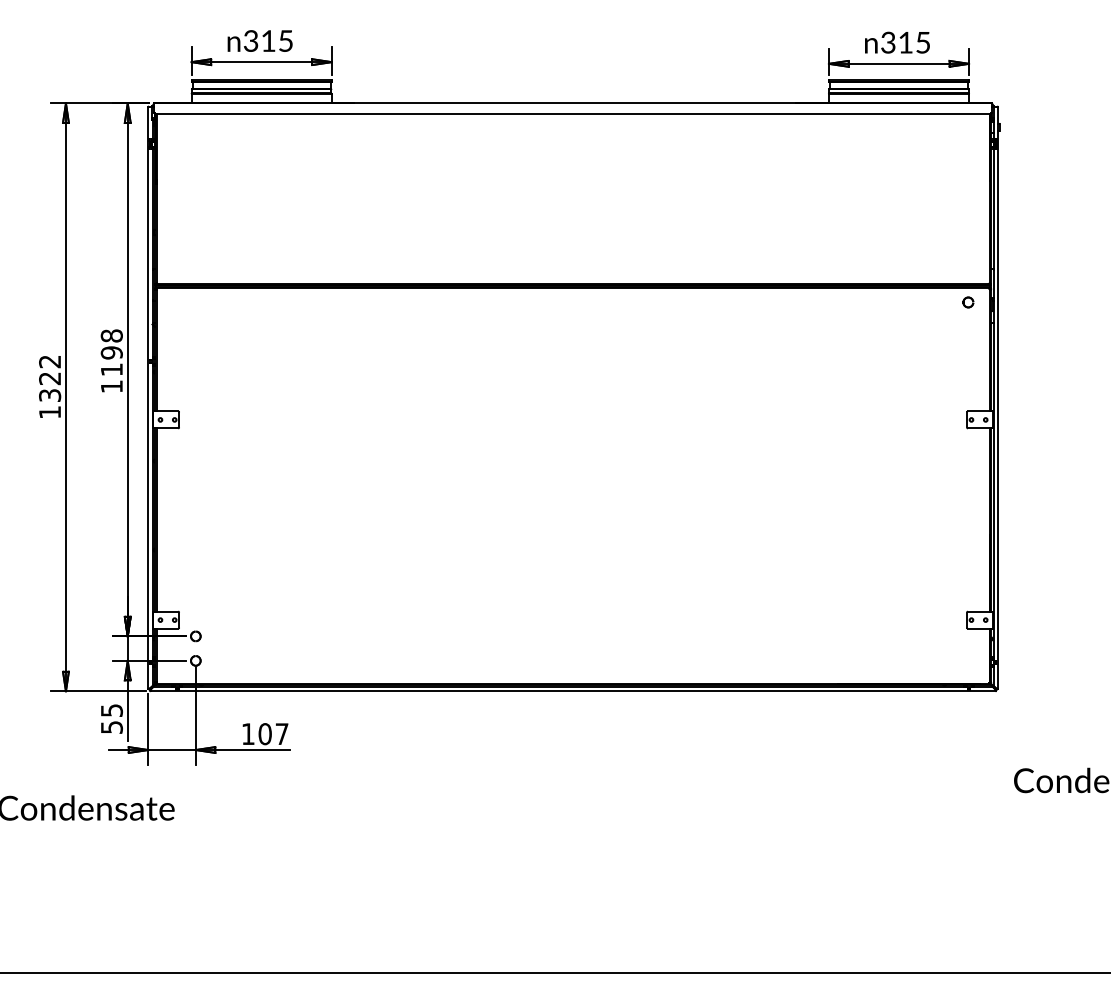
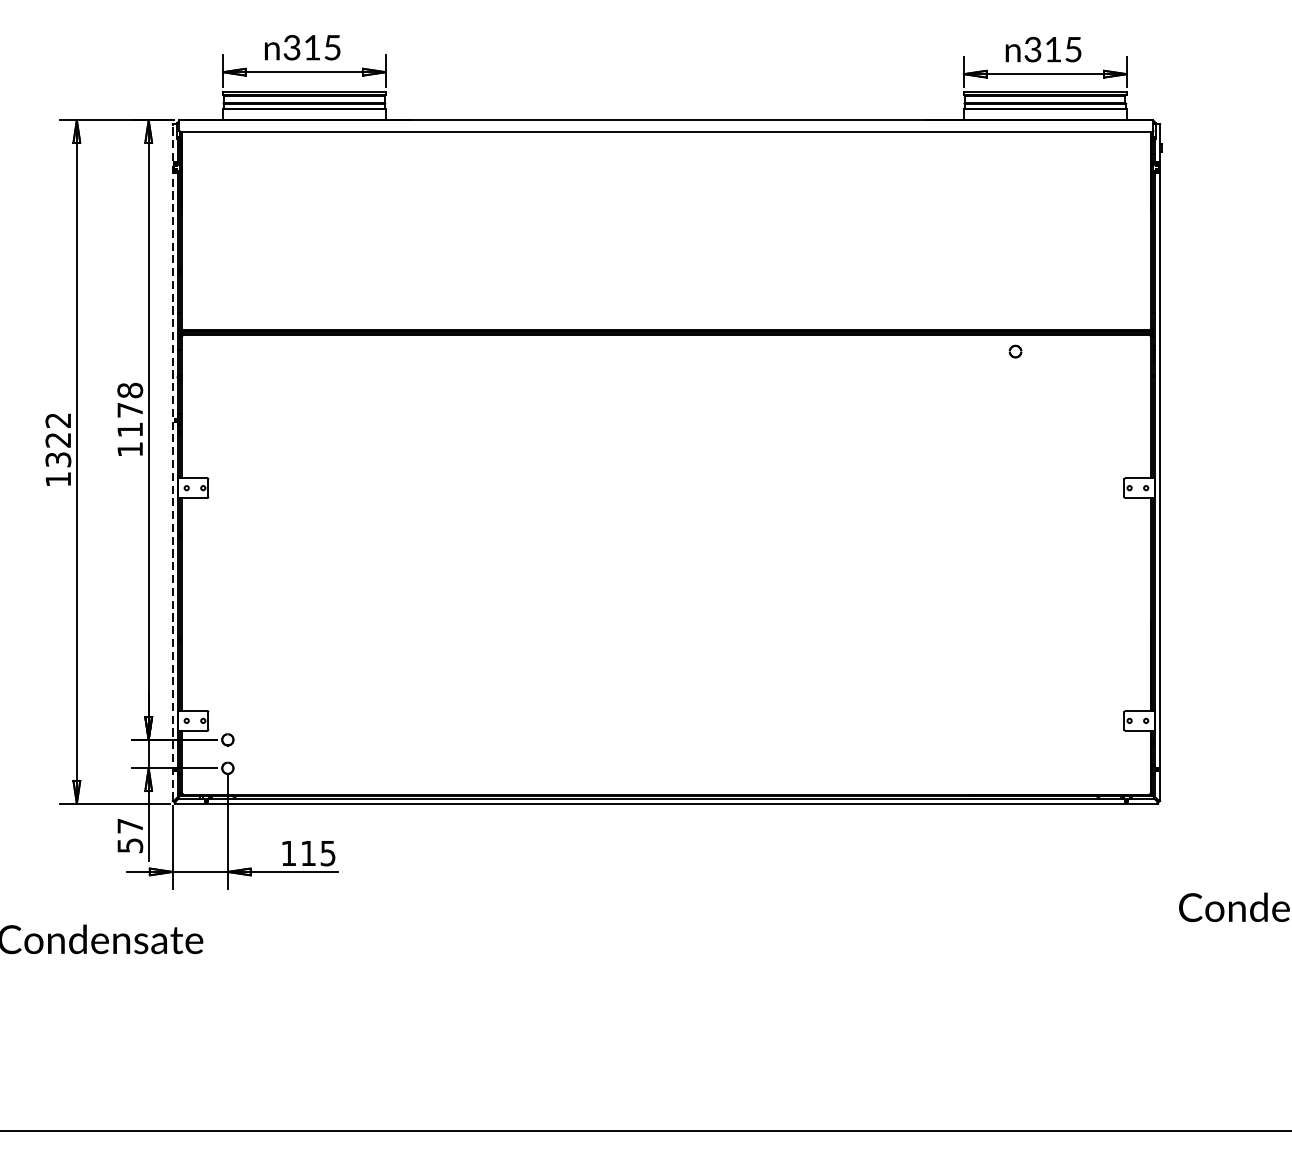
part: (968, 302) -> (1015, 351), moved
text: (111, 352) -> (129, 409), 1198 -> 1178
line: (148, 397) -> (172, 462), solid -> dashed
text: (111, 710) -> (129, 825), 55 -> 57
text: (273, 734) -> (318, 853), 107 -> 115

